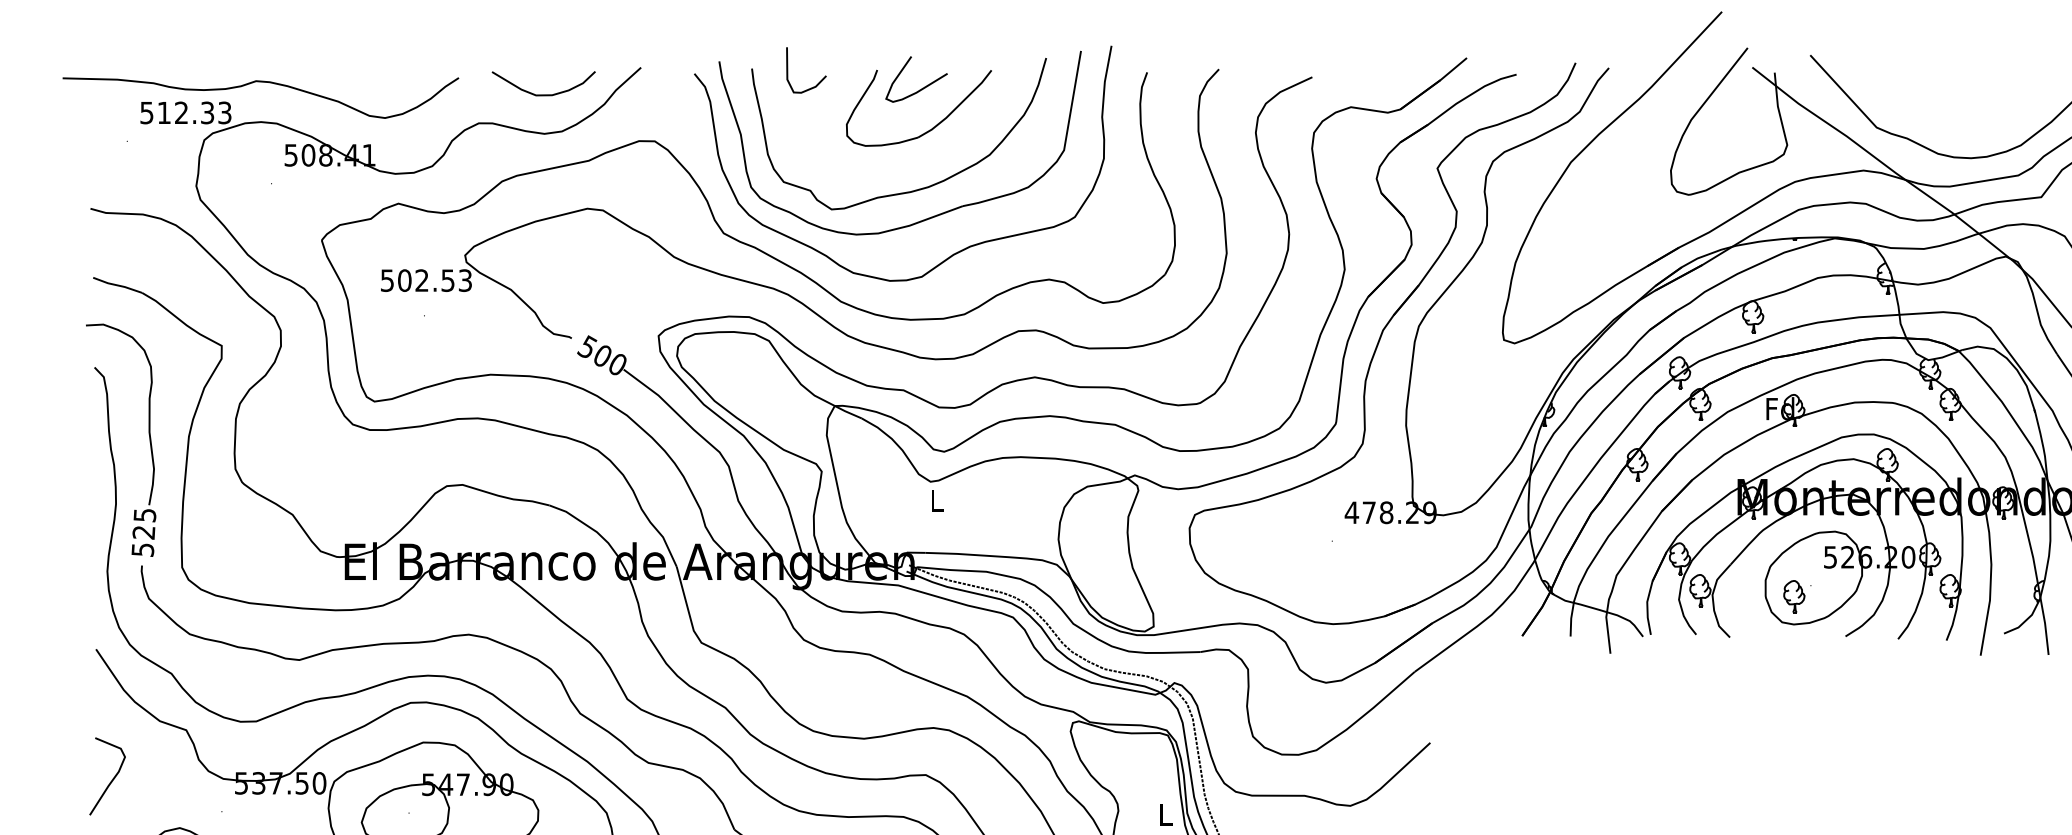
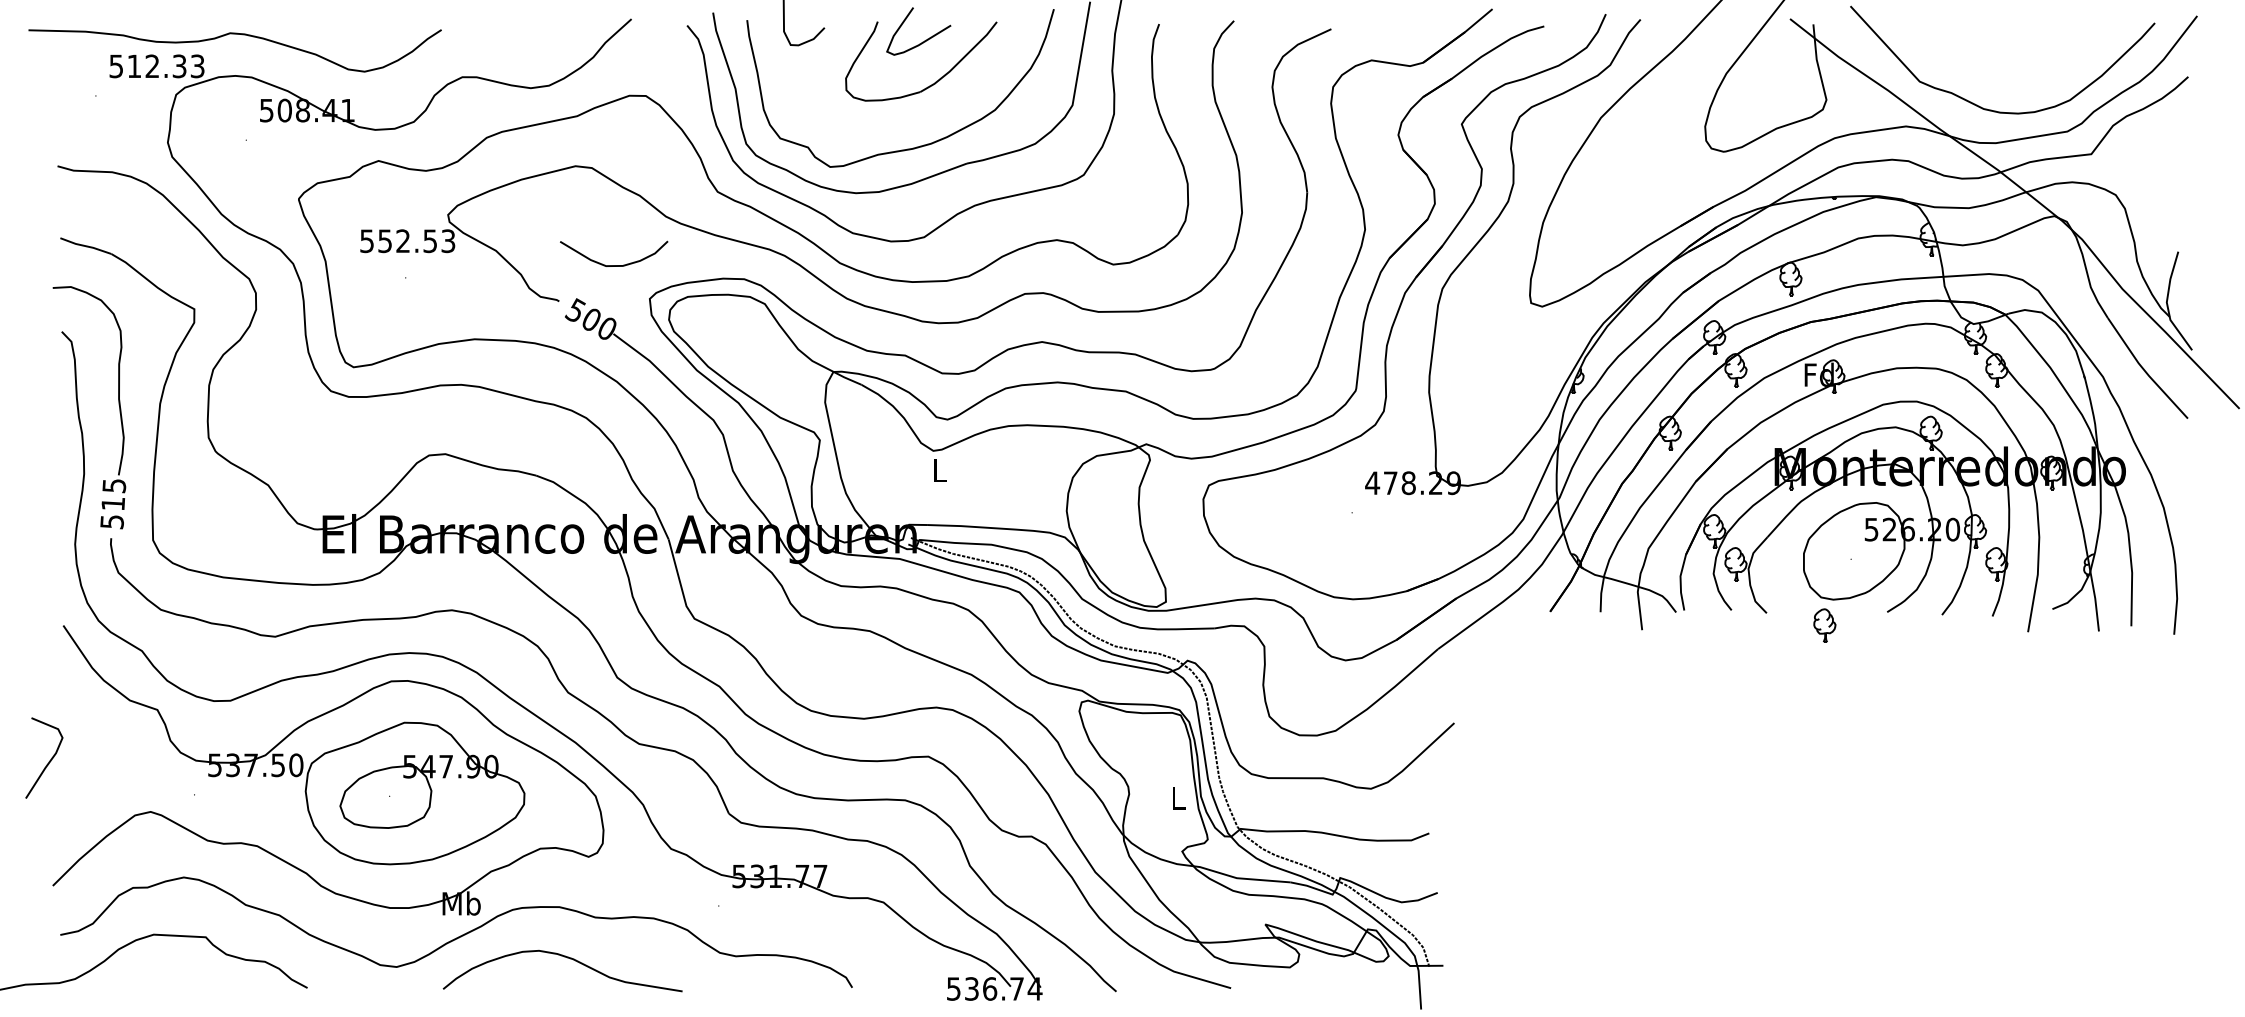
curve: (544, 94) -> (614, 265), moved
text: (405, 280) -> (385, 241), 502.53 -> 552.53
text: (143, 533) -> (112, 504), 525 -> 515
part: (1793, 596) -> (1824, 625), moved
curve: (111, 779) -> (48, 761), moved

